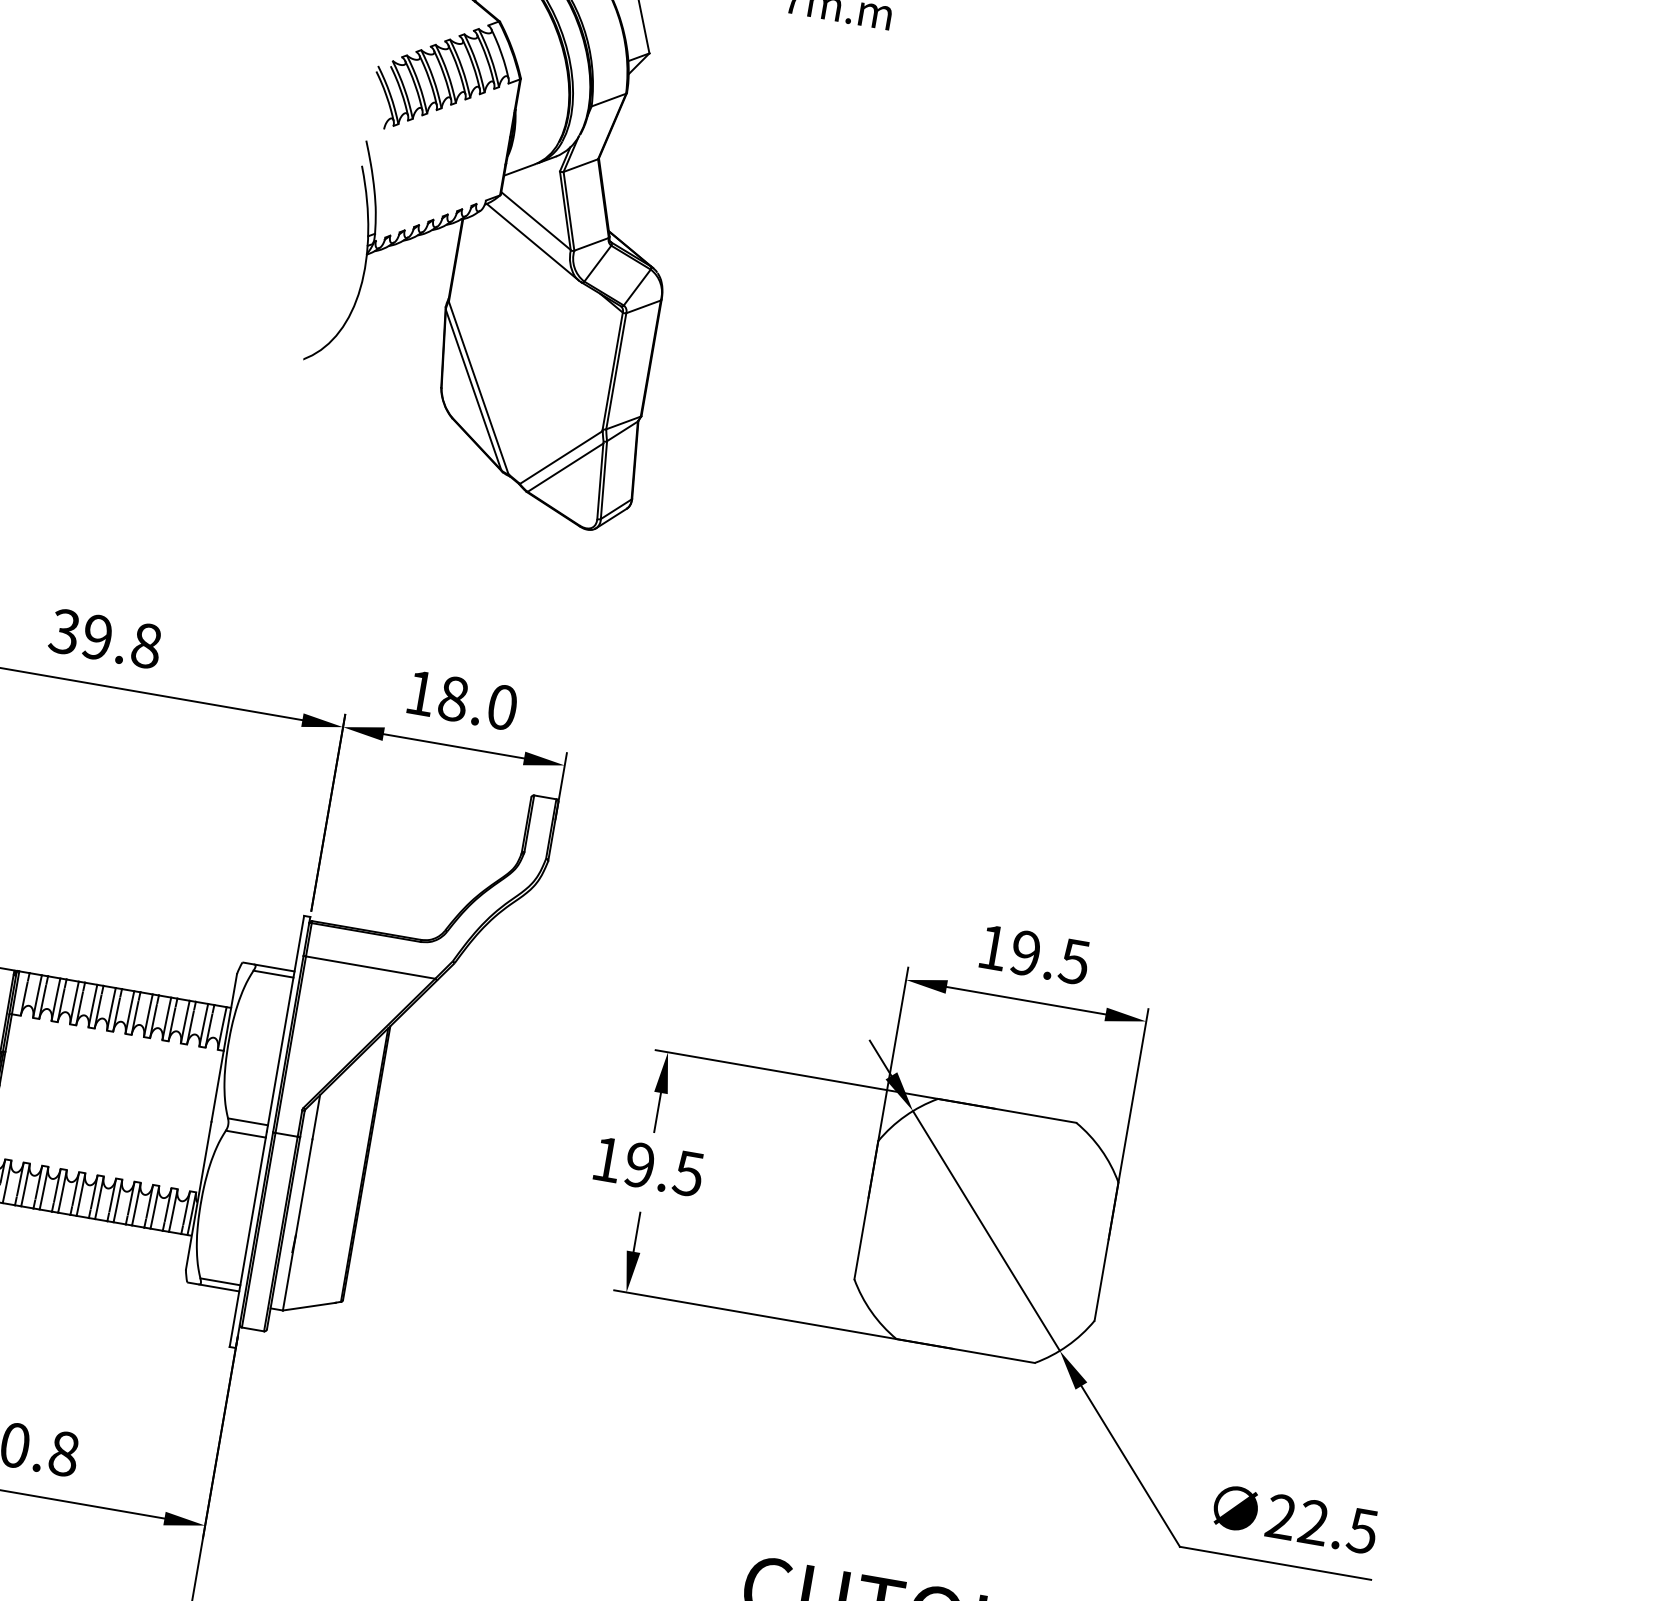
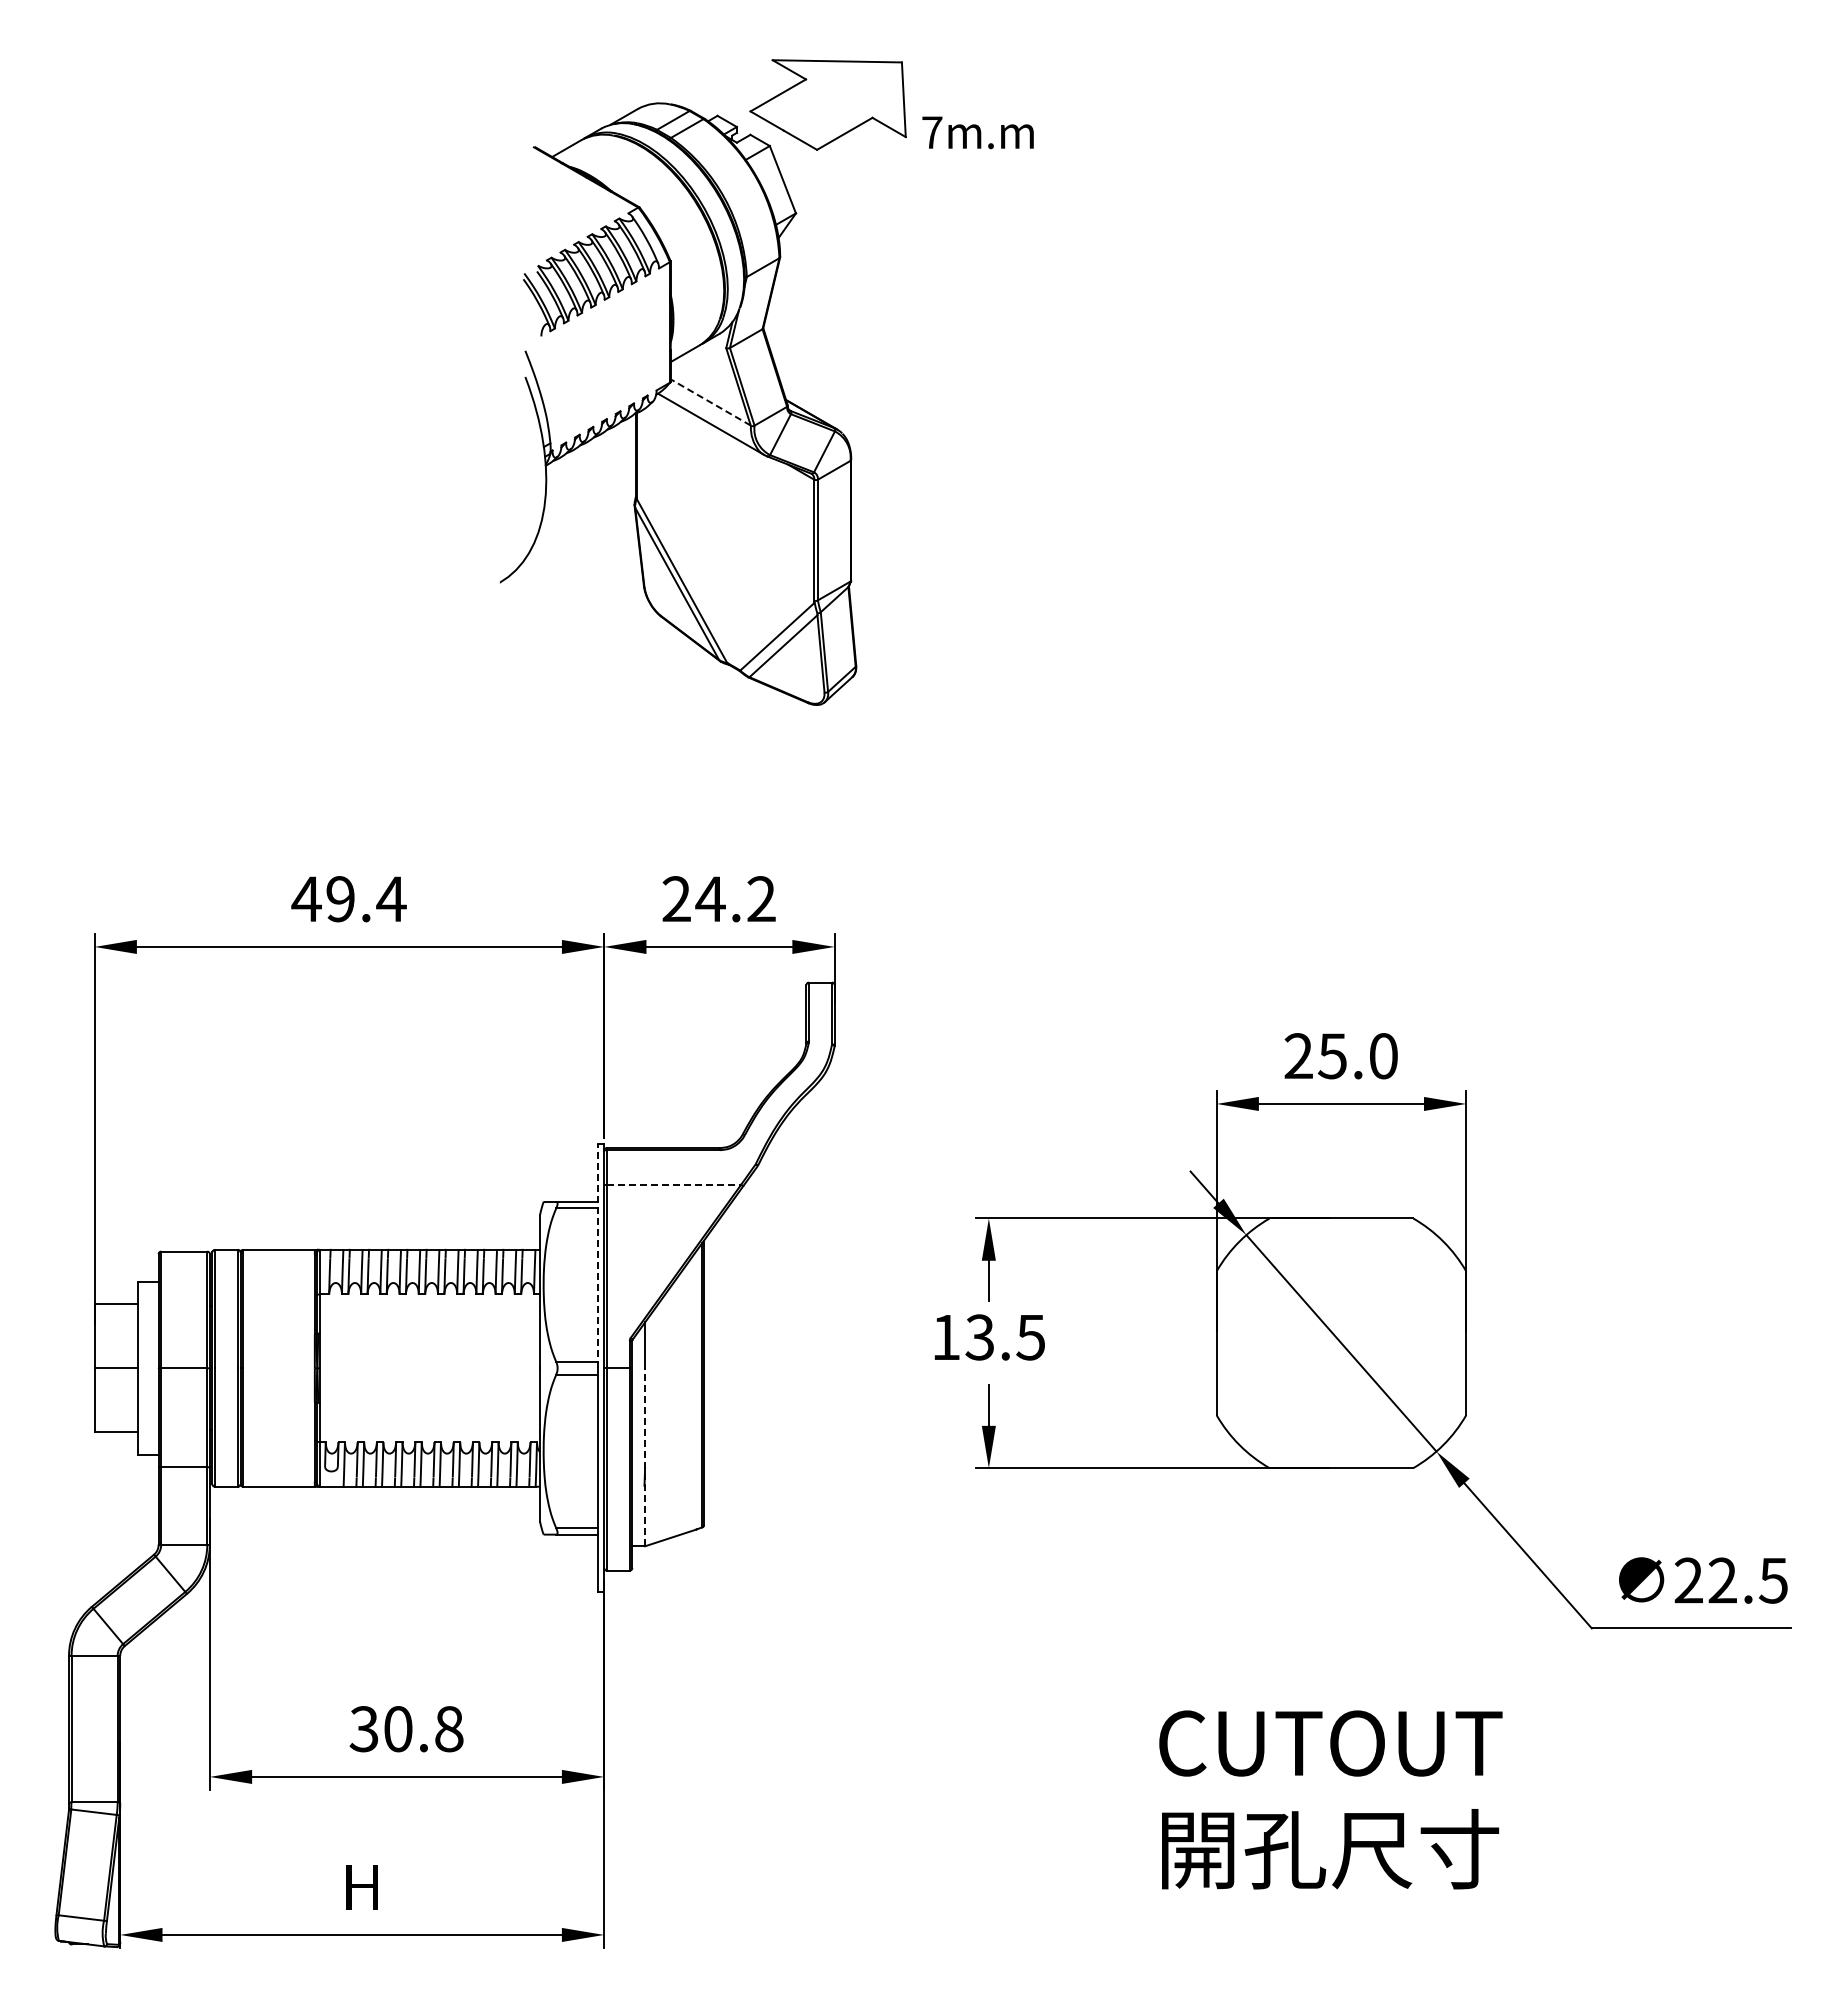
line: (535, 221) -> (710, 402), solid -> dashed
text: (105, 639) -> (348, 899), 39.8 -> 49.4
text: (460, 700) -> (718, 899), 18.0 -> 24.2
text: (1033, 954) -> (1340, 1056), 19.5 -> 25.0
line: (371, 967) -> (674, 1184), solid -> dashed
line: (285, 1022) -> (597, 1255), solid -> dashed
text: (639, 1165) -> (979, 1337), 19.5 -> 13.5
line: (297, 1225) -> (645, 1457), solid -> dashed

